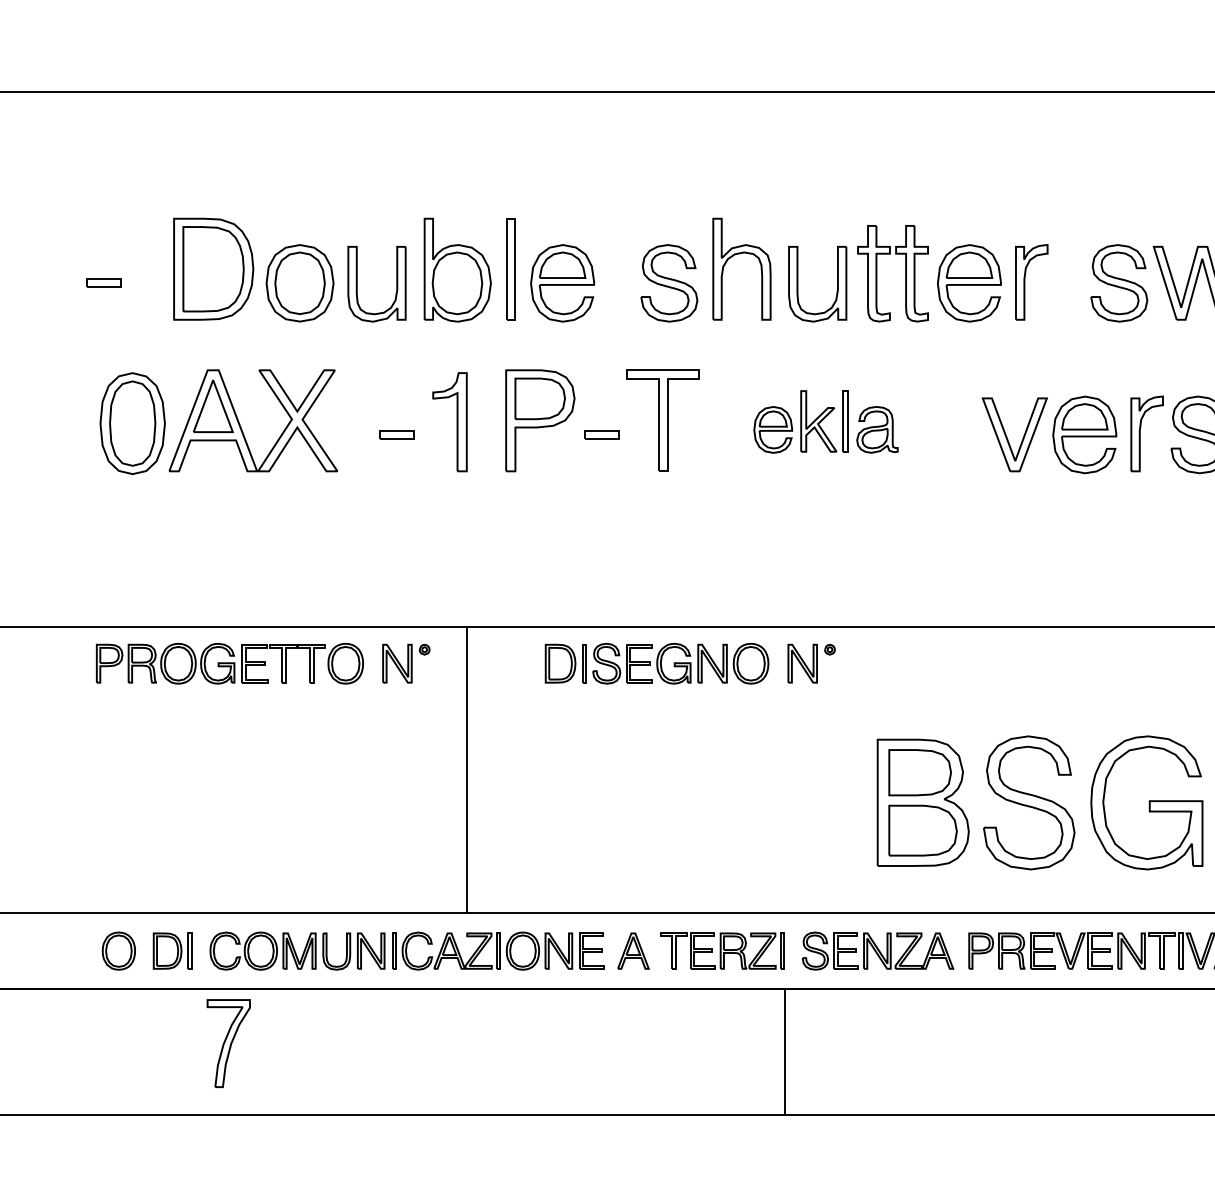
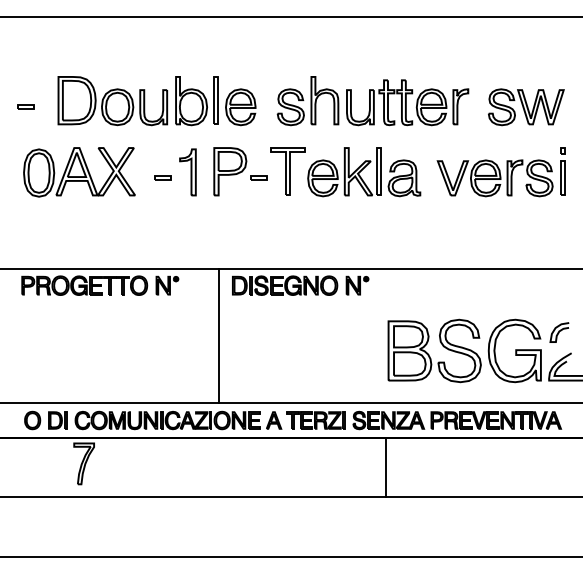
part: (826, 422) -> (364, 172), size x1.67
line: (468, 769) -> (219, 335), moved
line: (785, 1051) -> (386, 467), moved

